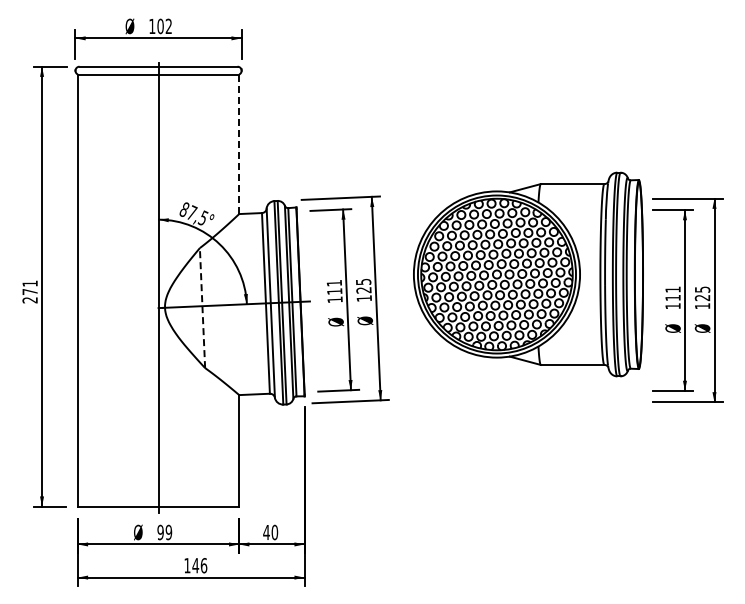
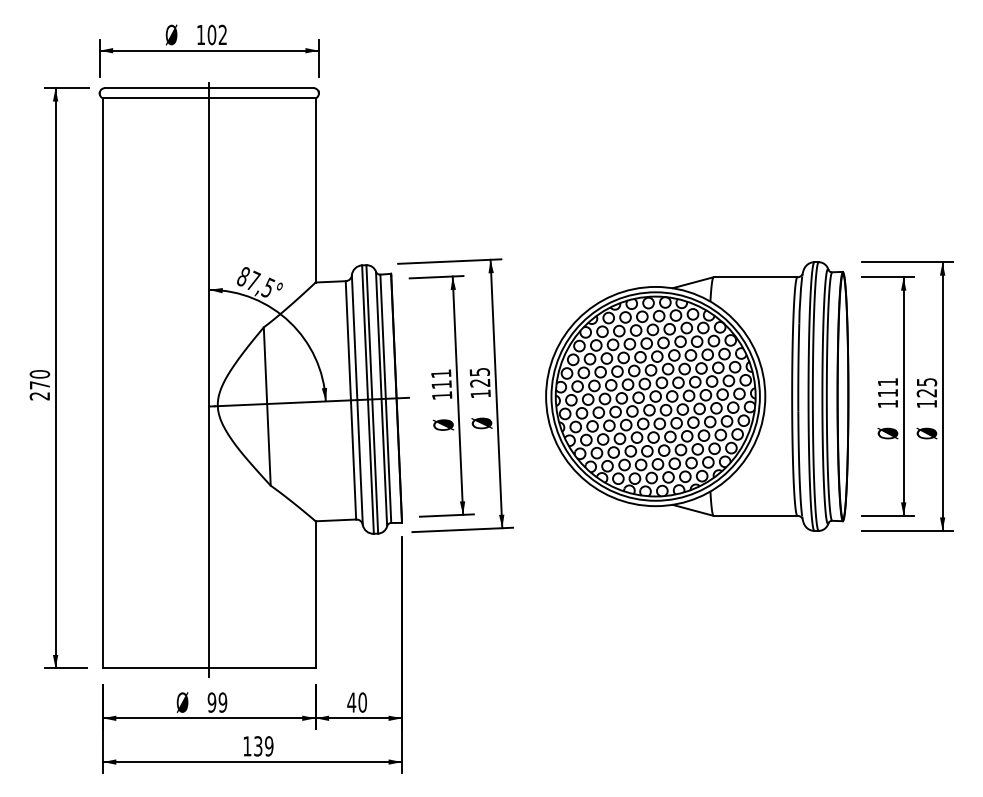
line: (239, 144) -> (316, 190), dashed -> solid
part: (528, 274) -> (697, 396), moved
text: (29, 283) -> (39, 374), 271 -> 270
line: (202, 307) -> (267, 405), dashed -> solid
text: (199, 565) -> (263, 746), 146 -> 139

